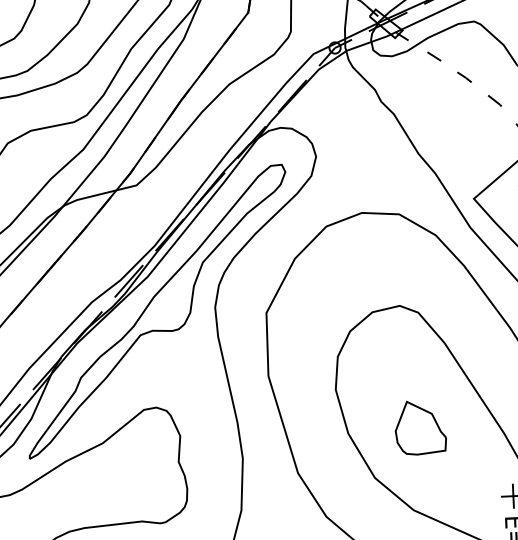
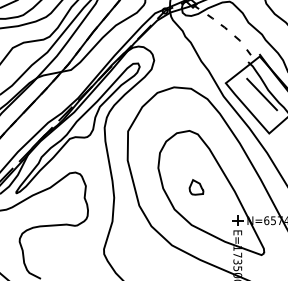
part: (420, 428) -> (196, 187), size x0.6

